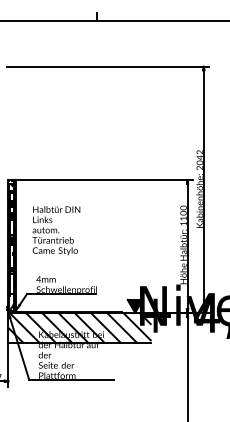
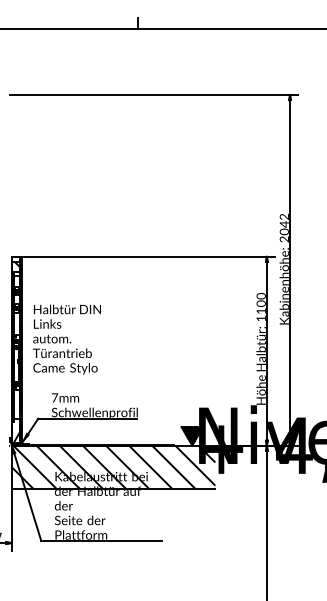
text: (56, 230) -> (66, 339), moved
text: (38, 279) -> (54, 397), 4mm -> 7mm

